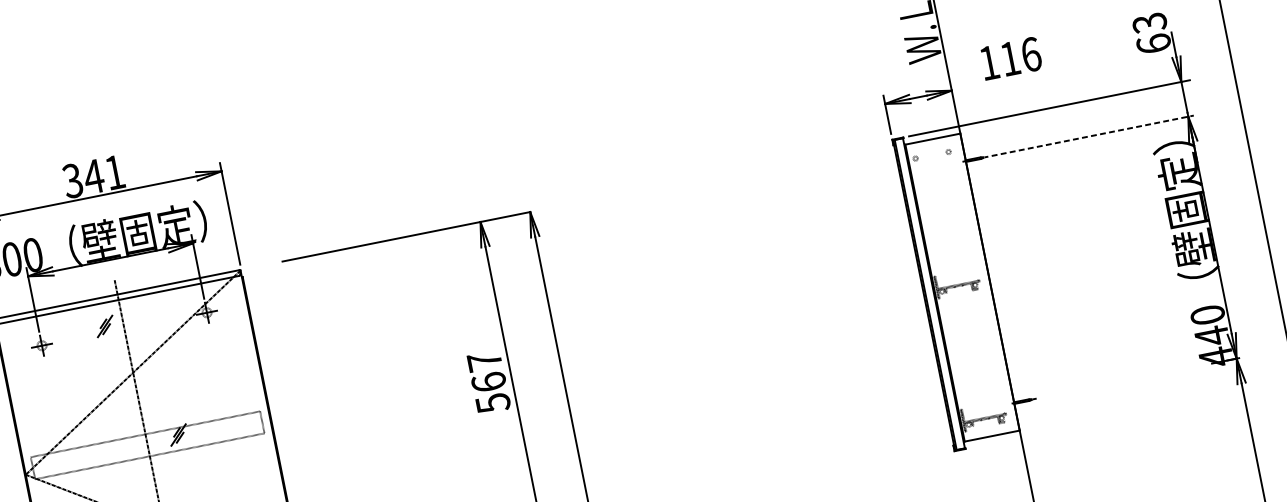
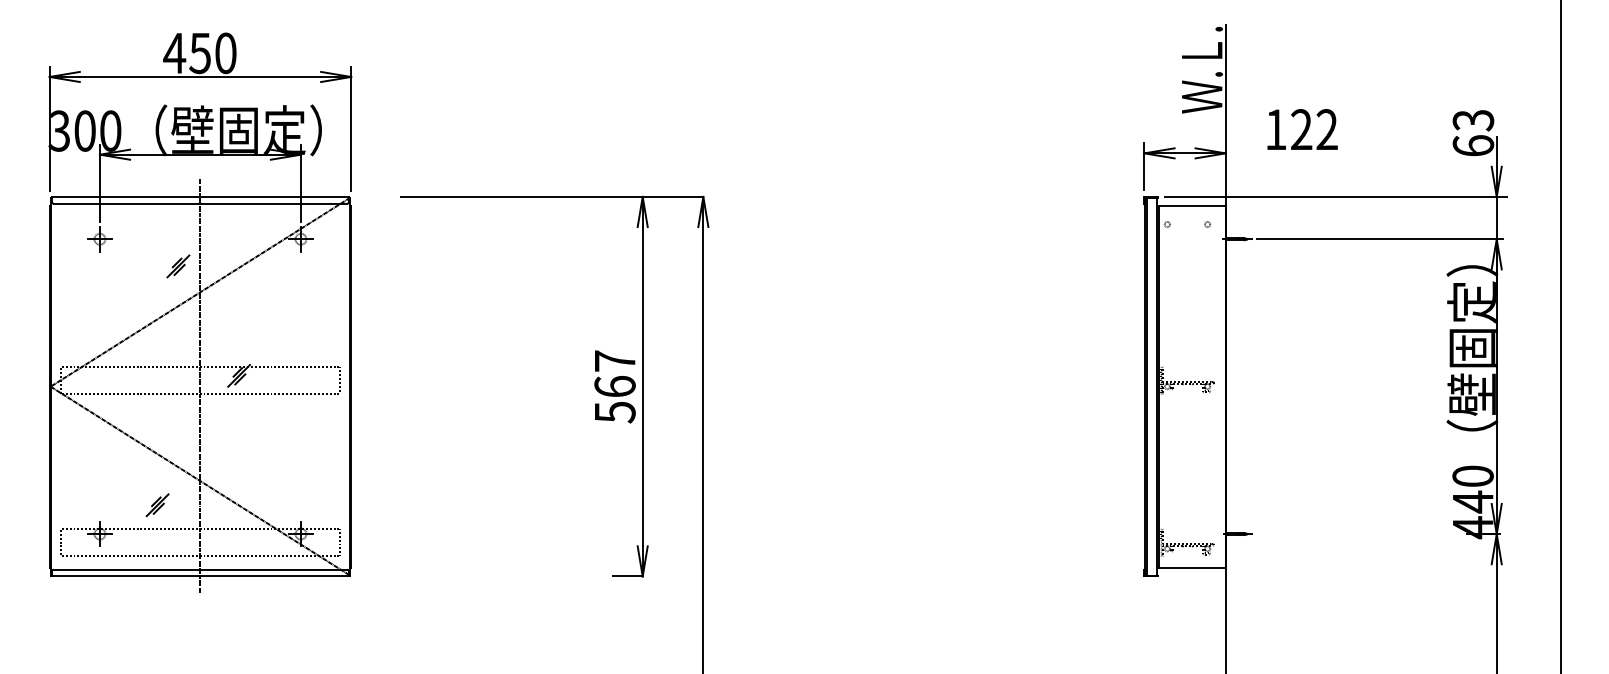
text: (1020, 56) -> (1314, 129), 116 -> 122
line: (1092, 135) -> (1380, 239), dashed -> solid
text: (93, 176) -> (199, 53), 341 -> 450
part: (105, 326) -> (178, 266), moved

